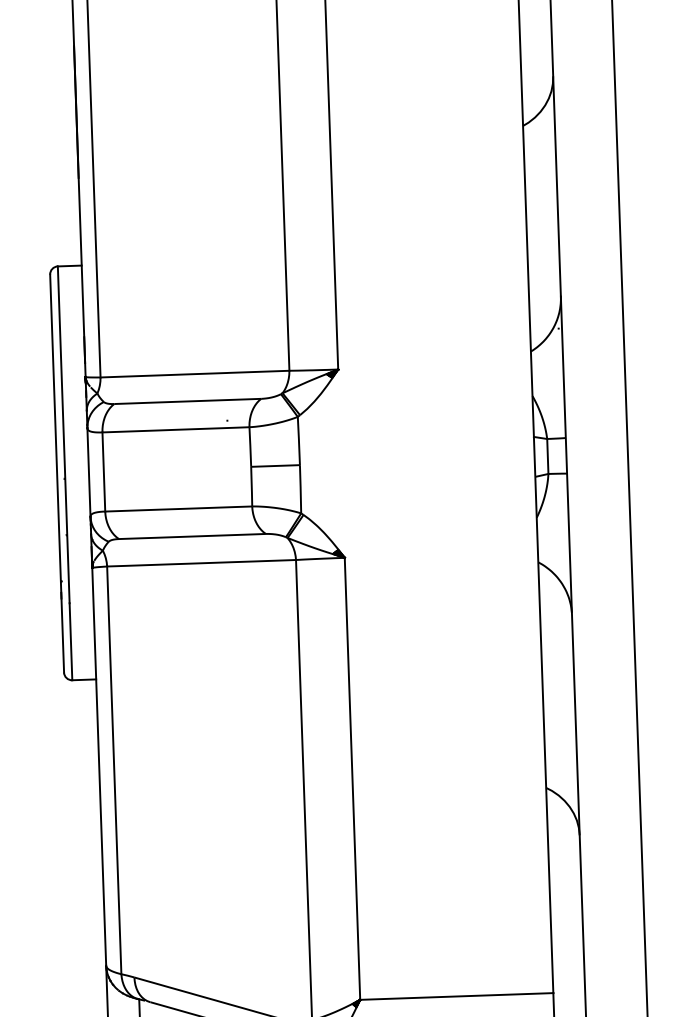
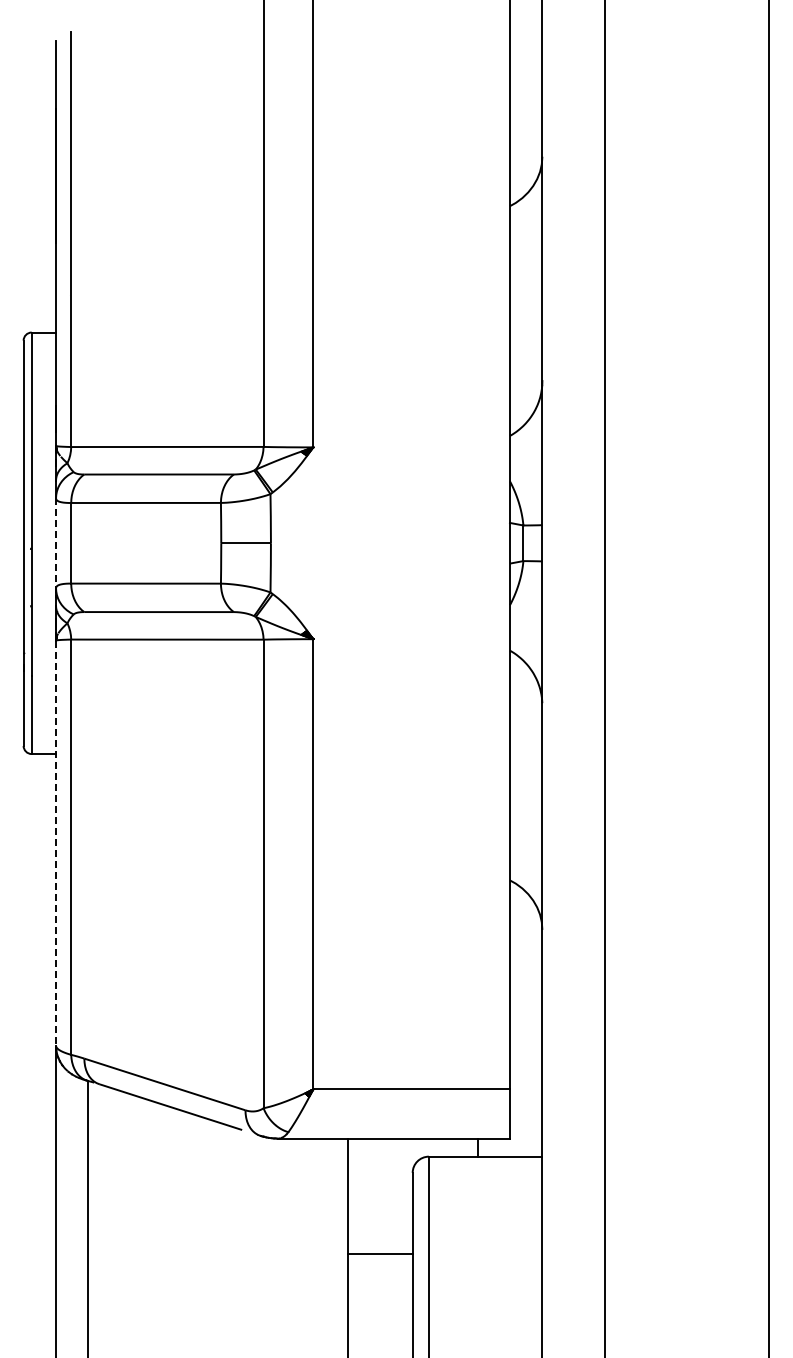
line: (89, 472) -> (56, 543), solid -> dashed
line: (99, 767) -> (56, 843), solid -> dashed

